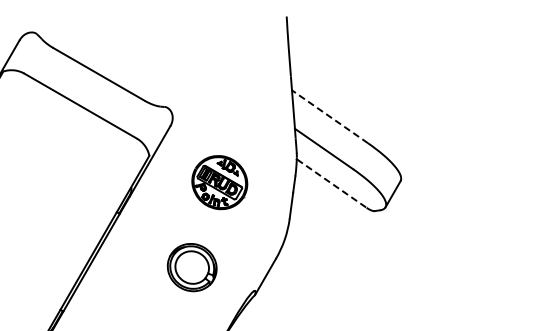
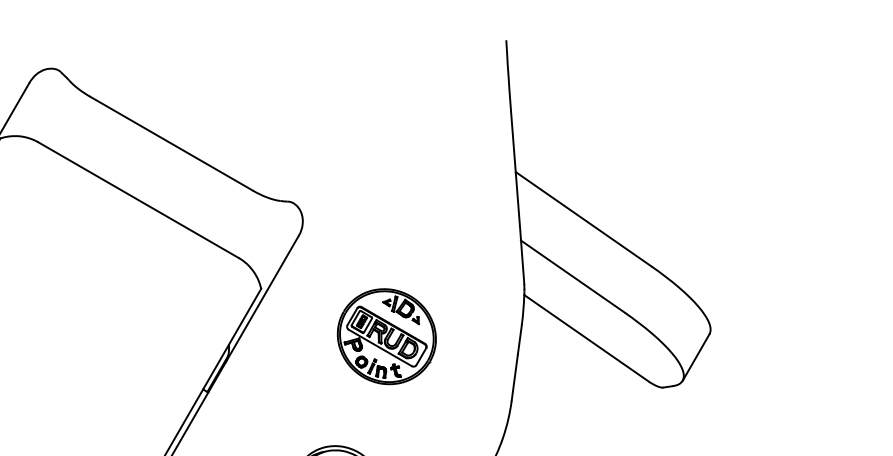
line: (329, 116) -> (582, 218), dashed -> solid
line: (332, 183) -> (588, 338), dashed -> solid

